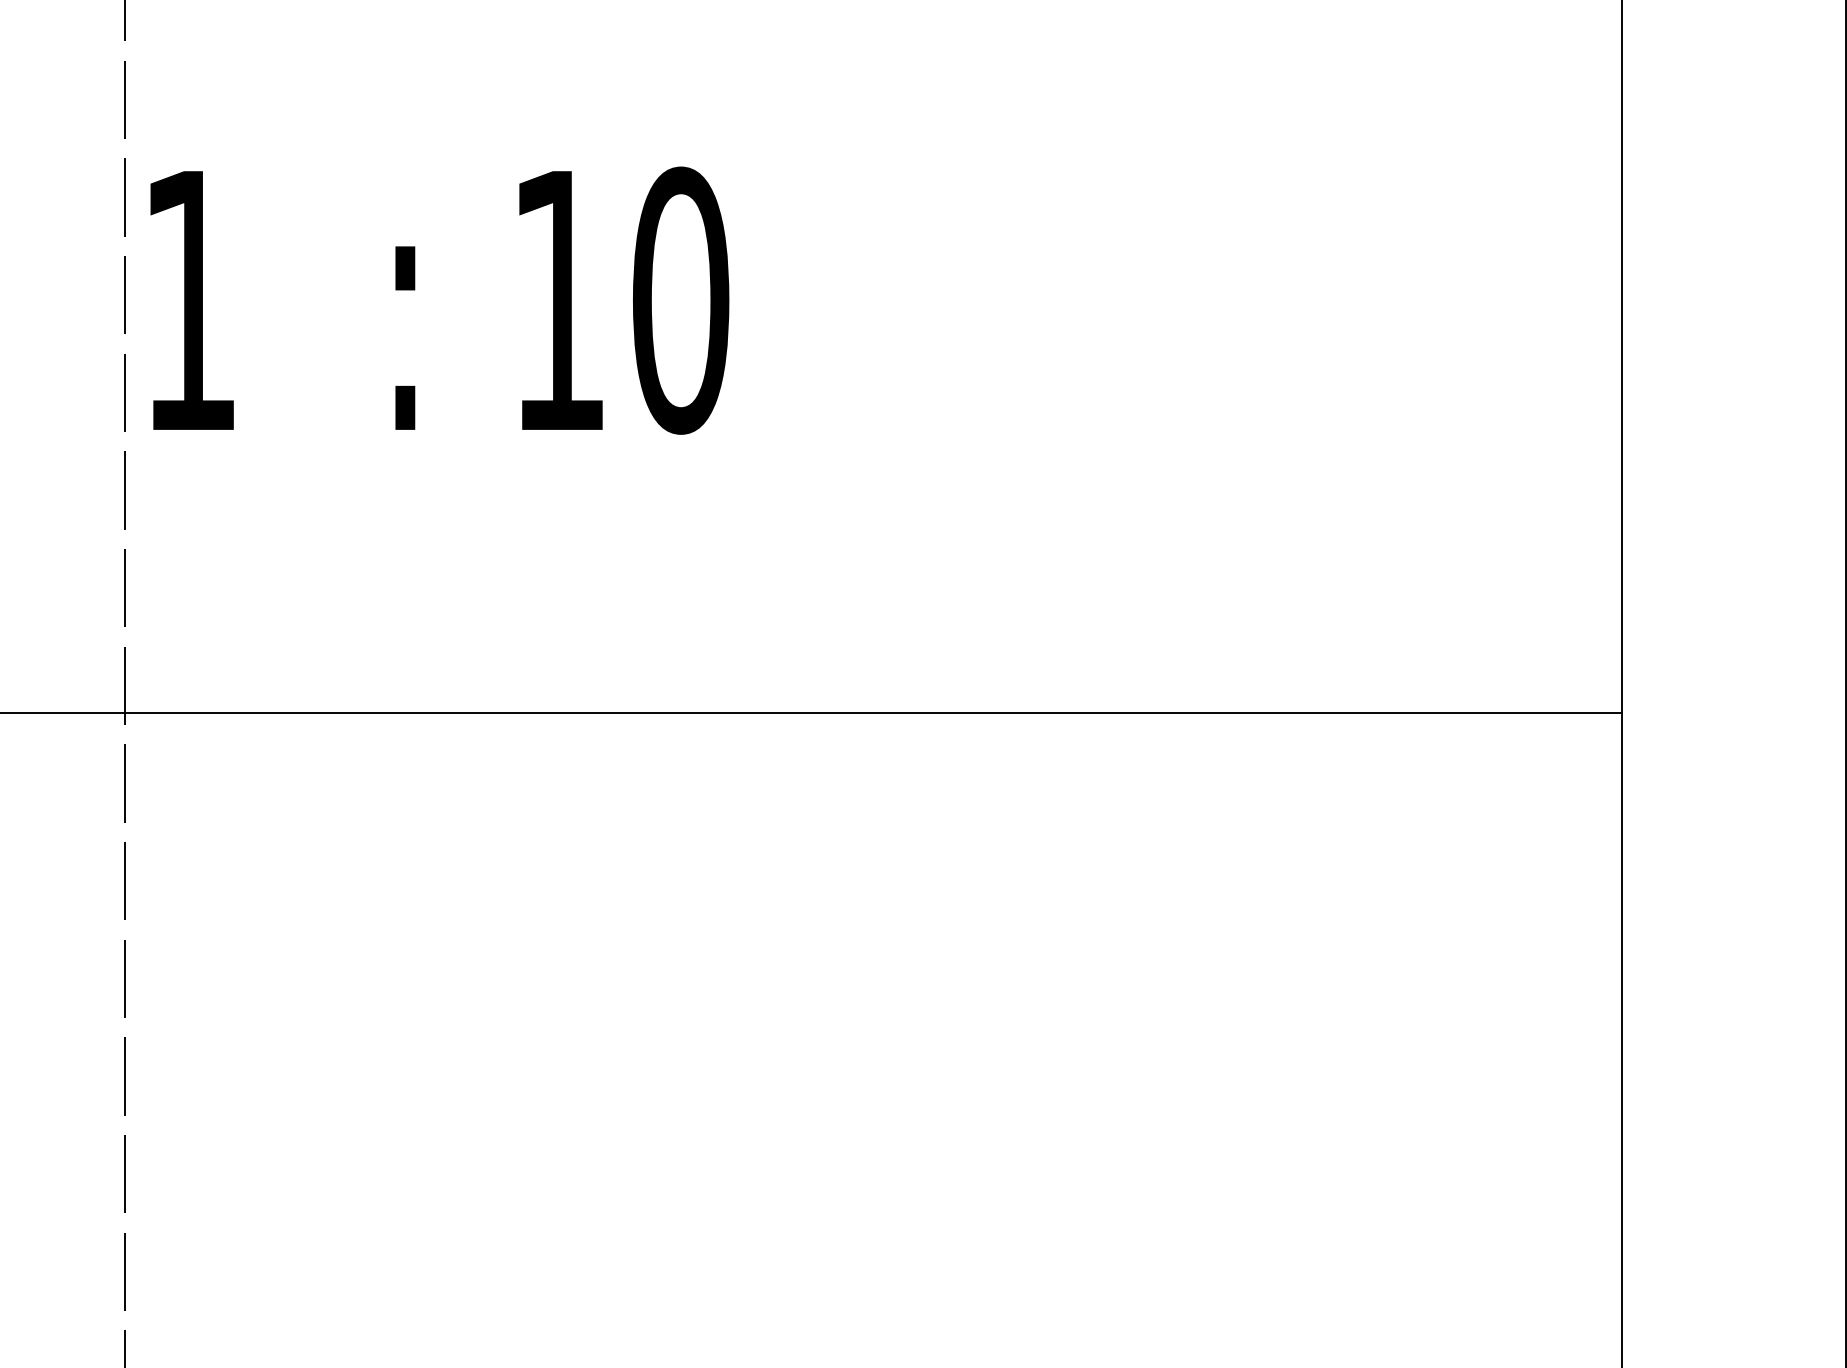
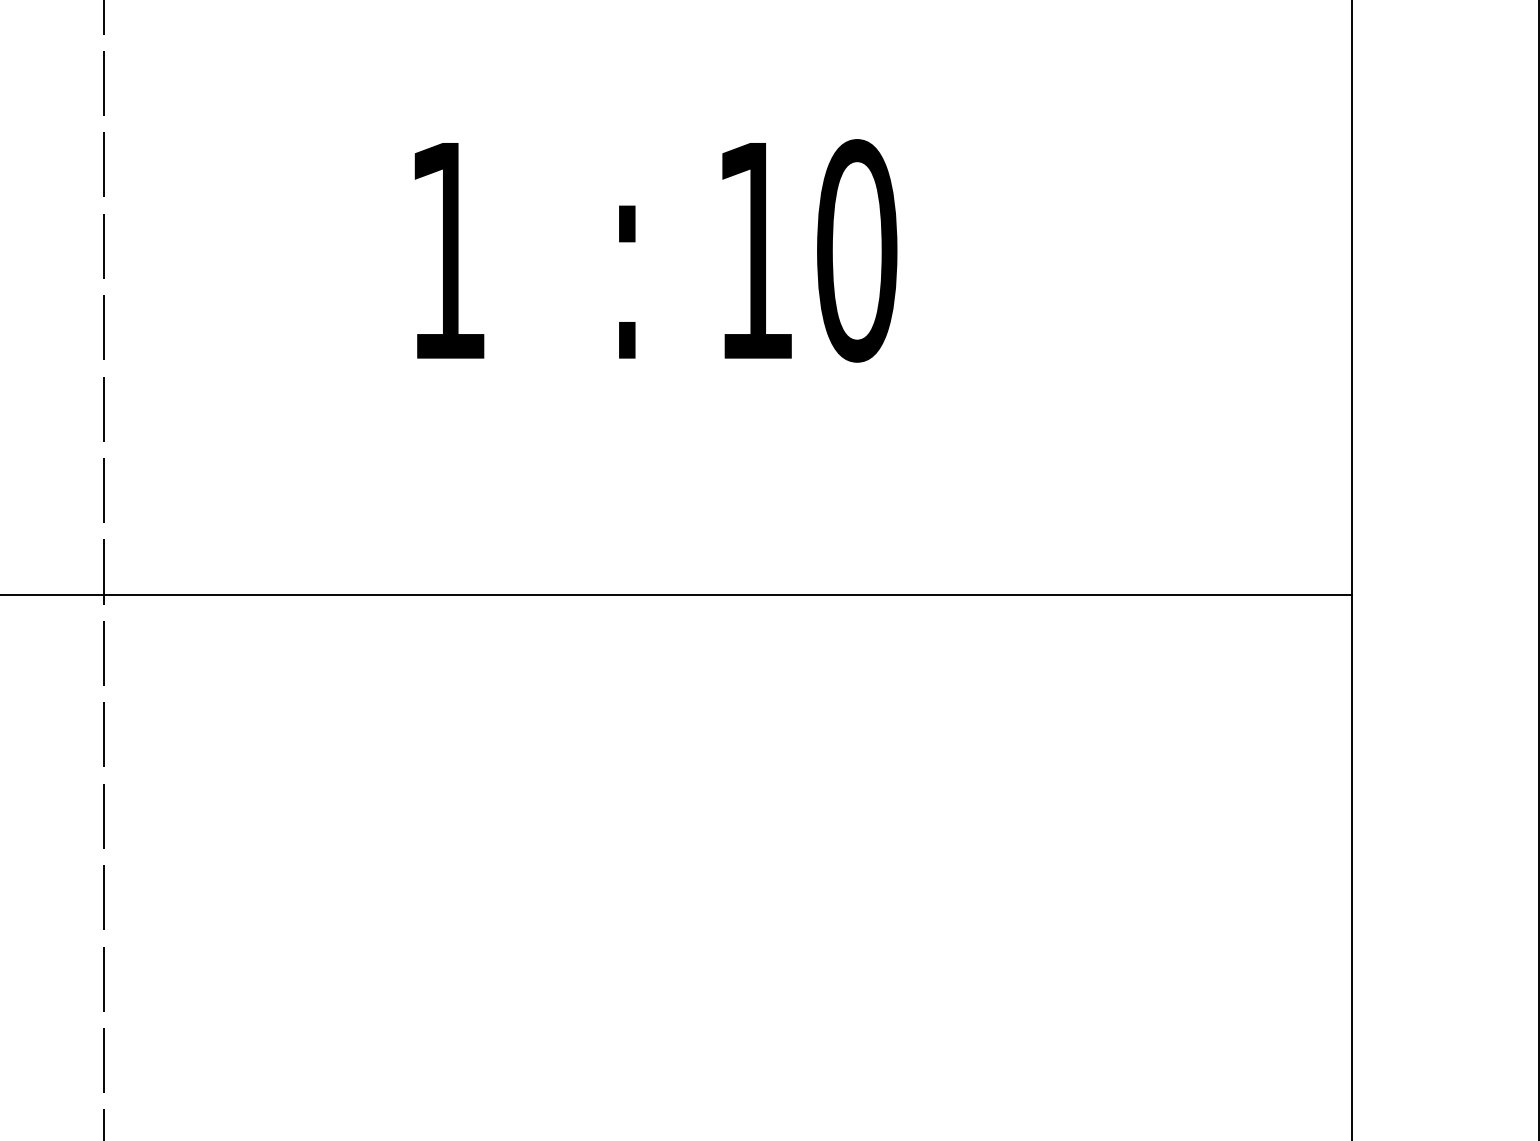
text: (439, 300) -> (655, 250), moved

